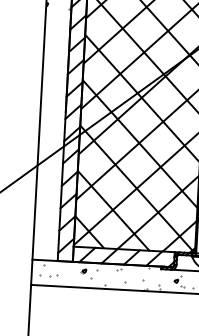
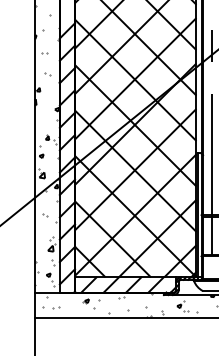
hatch: (53, 90) -> (46, 122), added
hatch: (48, 211) -> (47, 243), added

